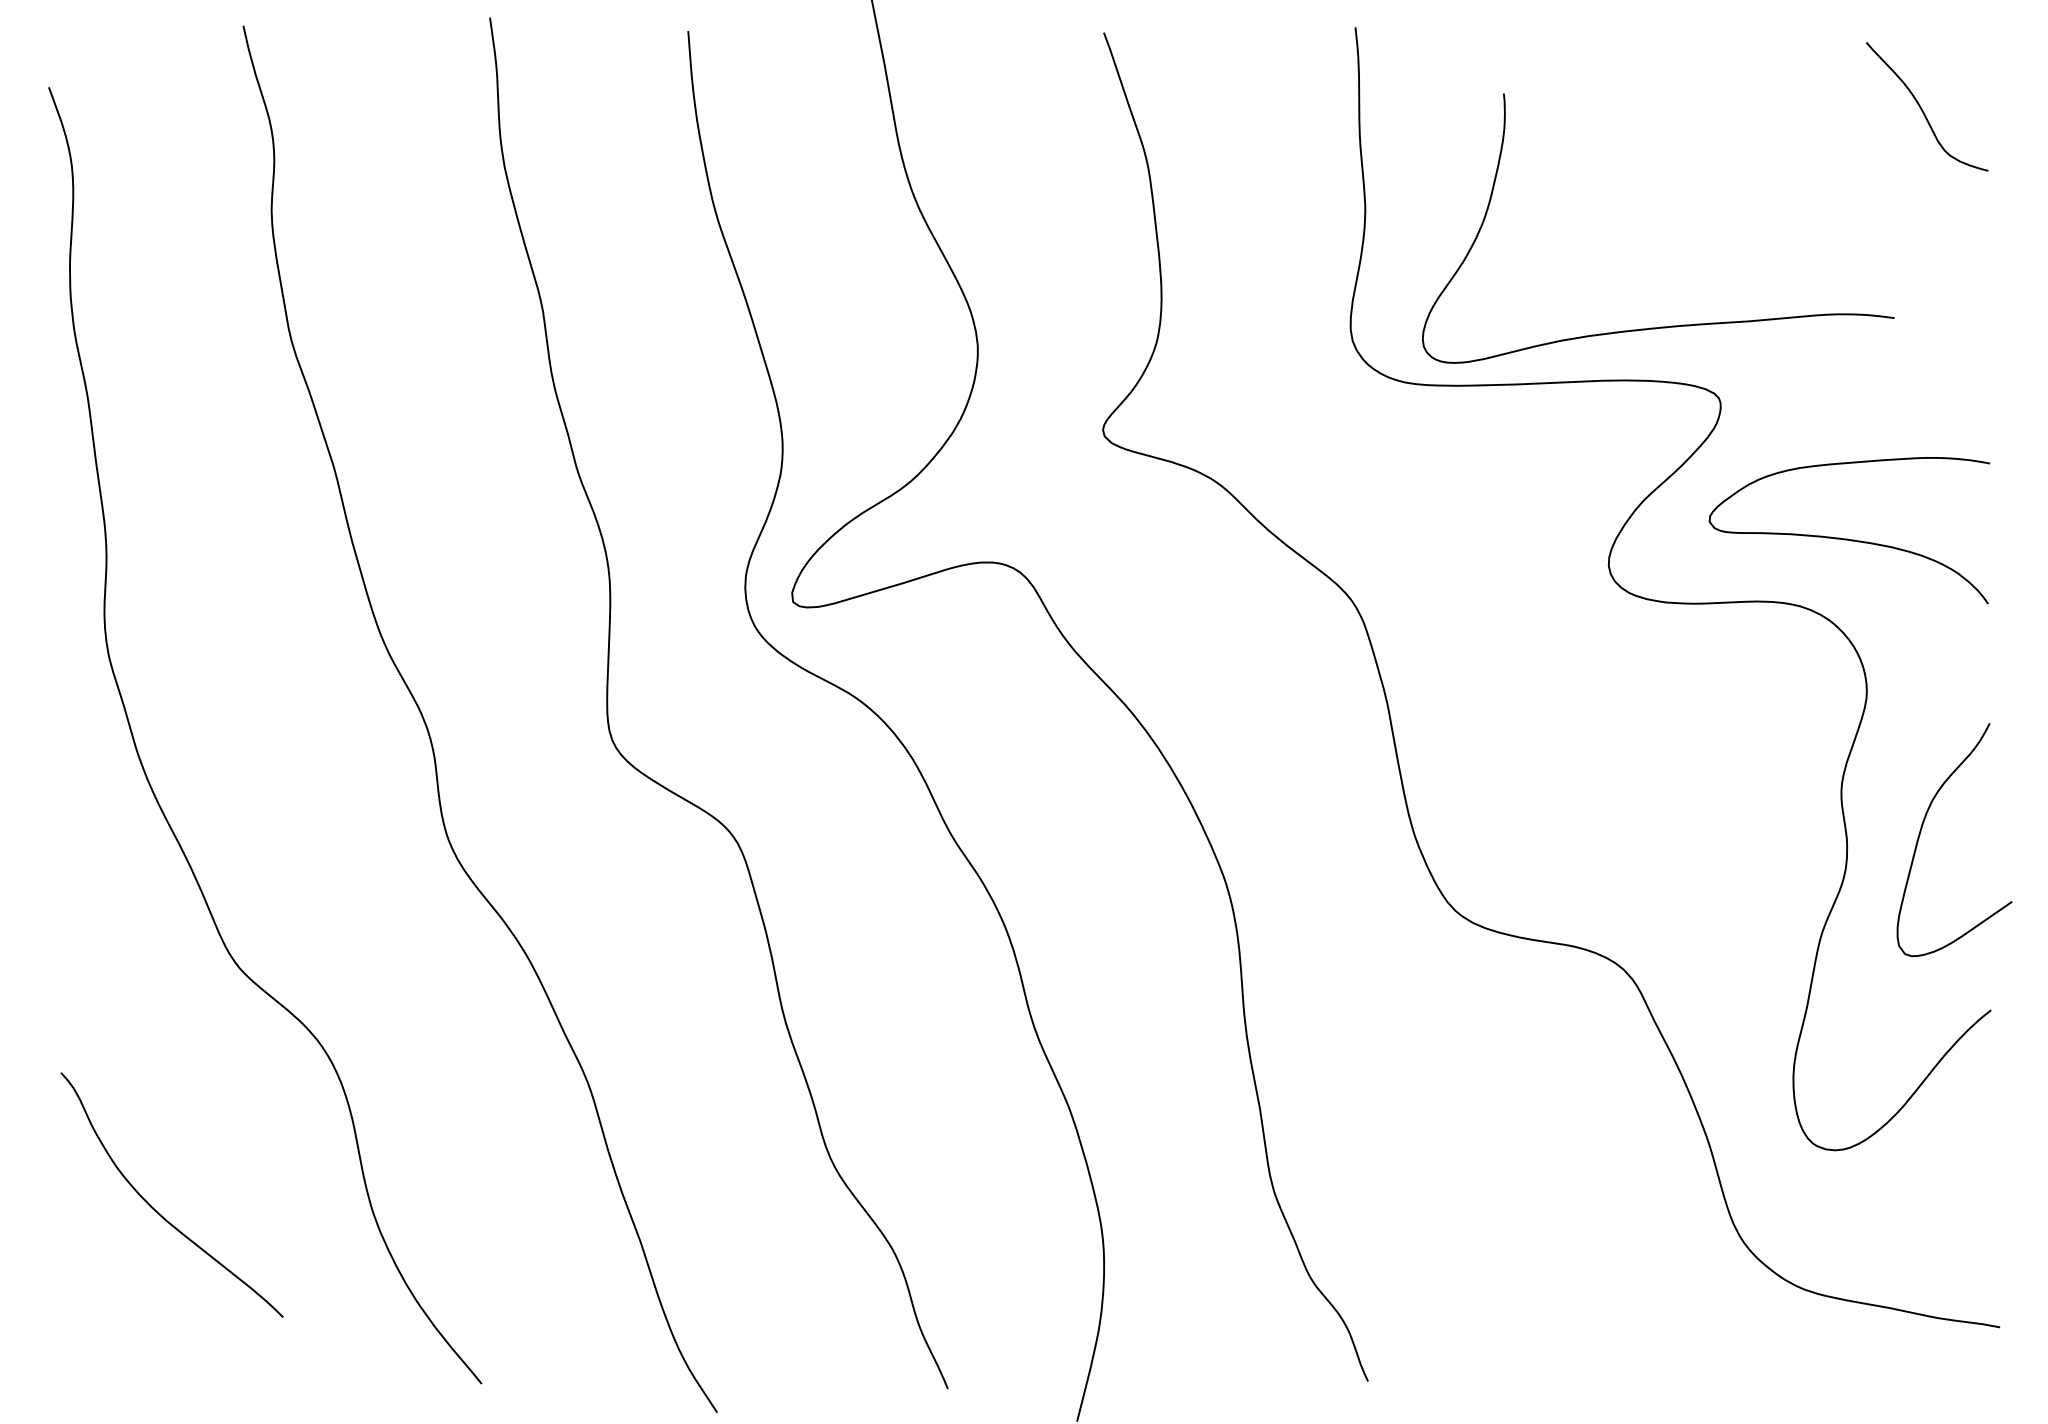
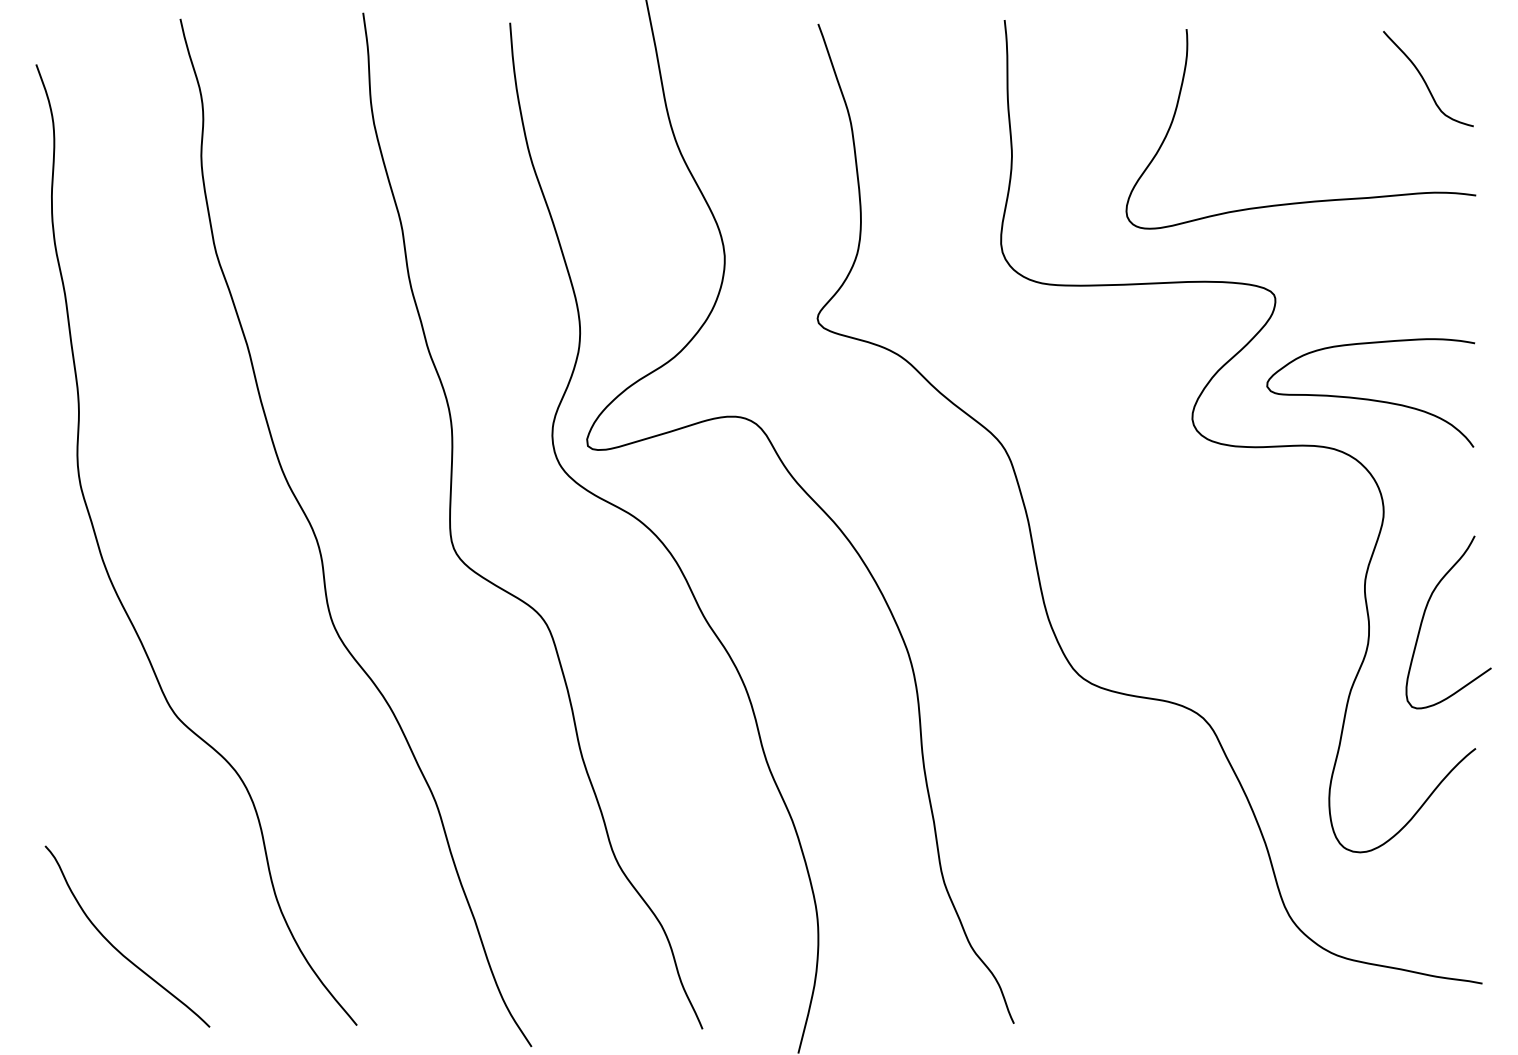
curve: (1671, 325) -> (1310, 201), moved
curve: (155, 1209) -> (115, 947), moved

